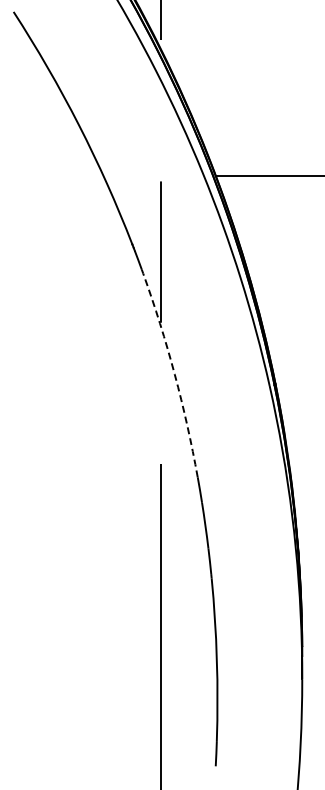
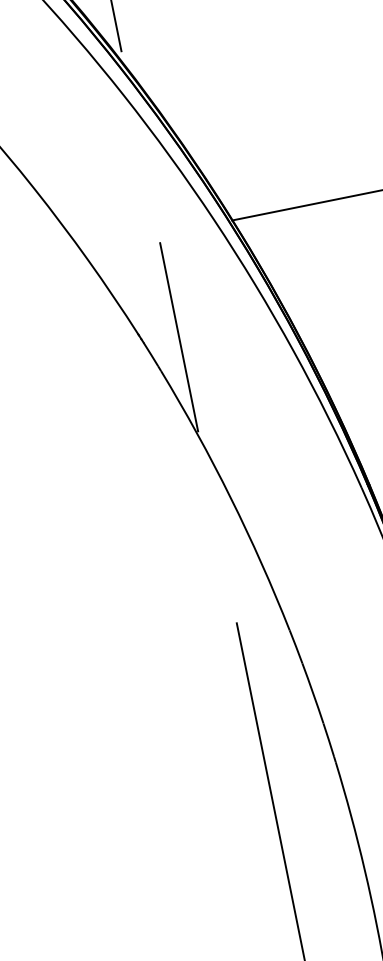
arc: (174, 374) -> (230, 498), dashed -> solid

